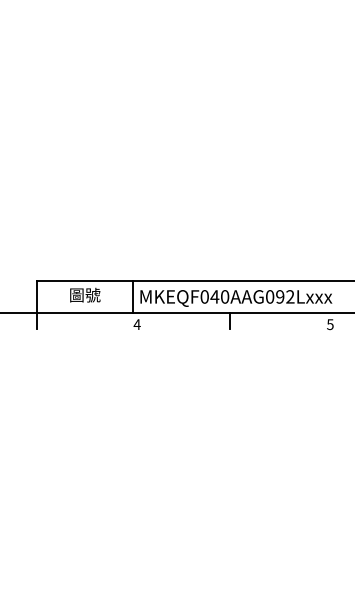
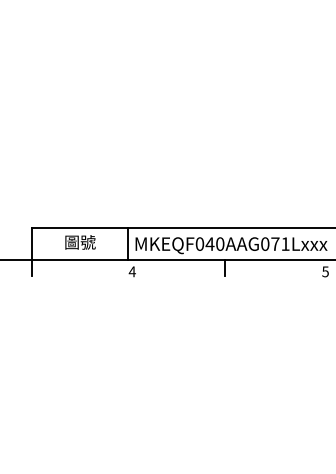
text: (285, 296) -> (280, 243), MKEQF040AAG092Lxxx -> MKEQF040AAG071Lxxx

